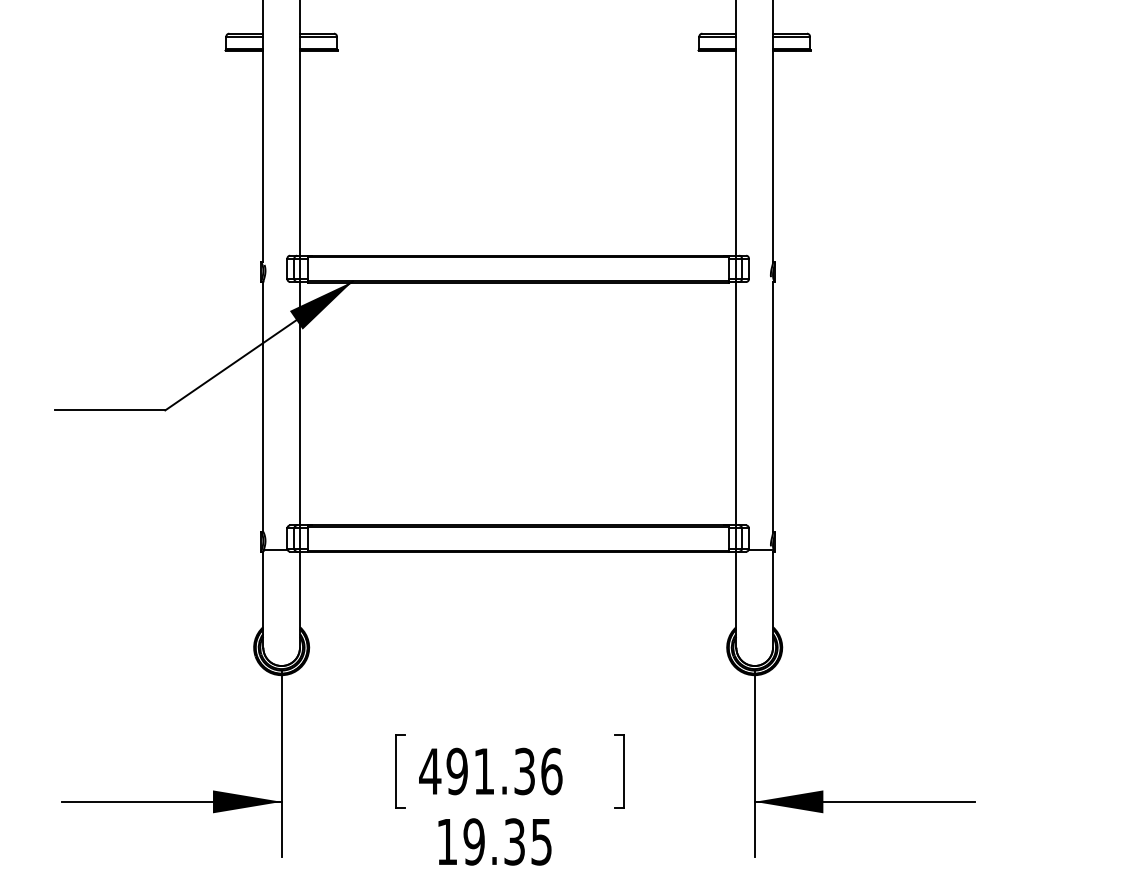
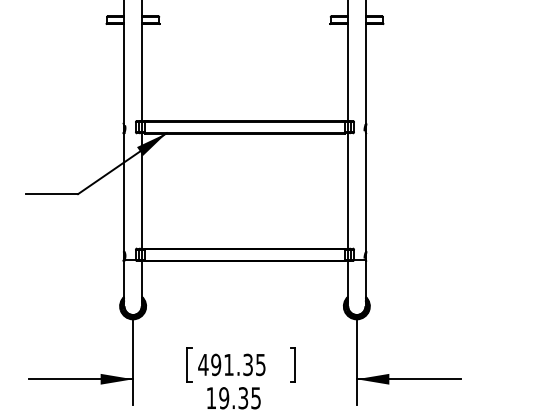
text: (550, 770) -> (260, 364), 491.36 -> 491.35

